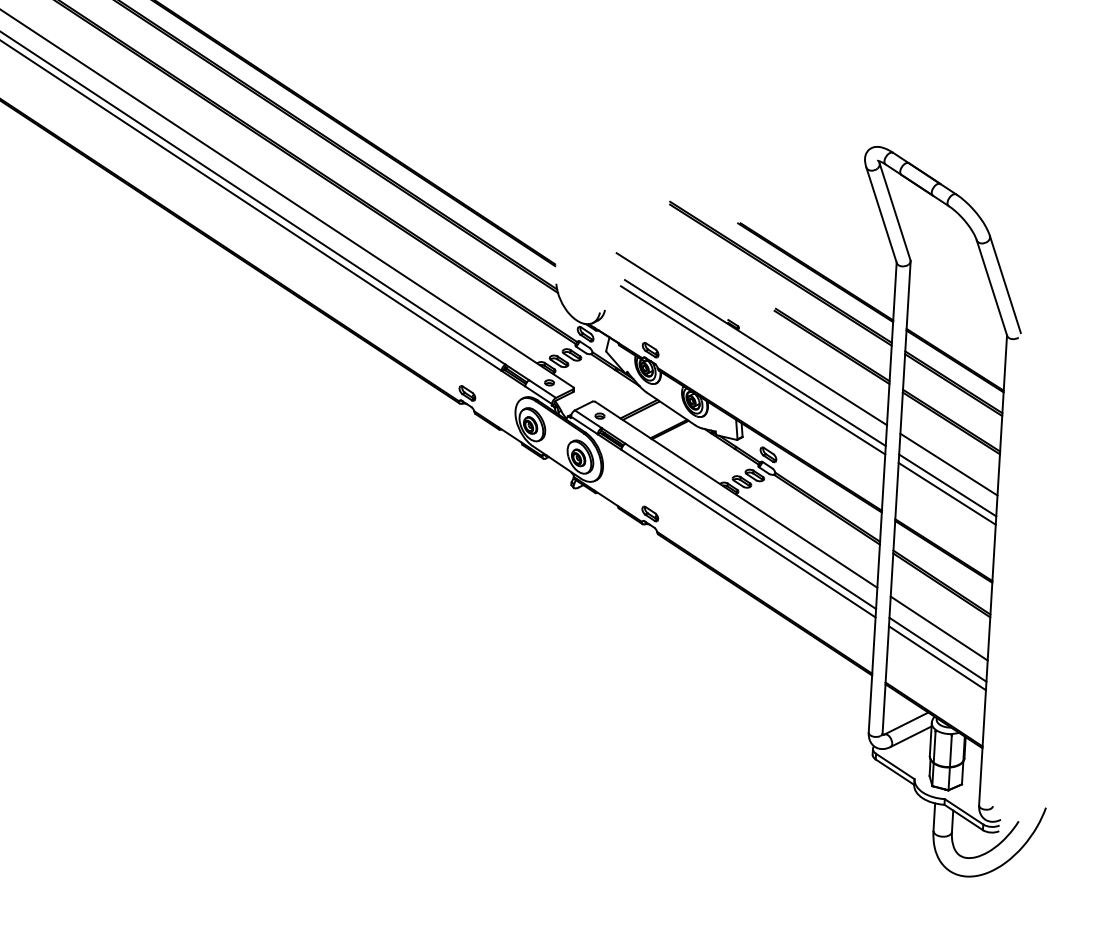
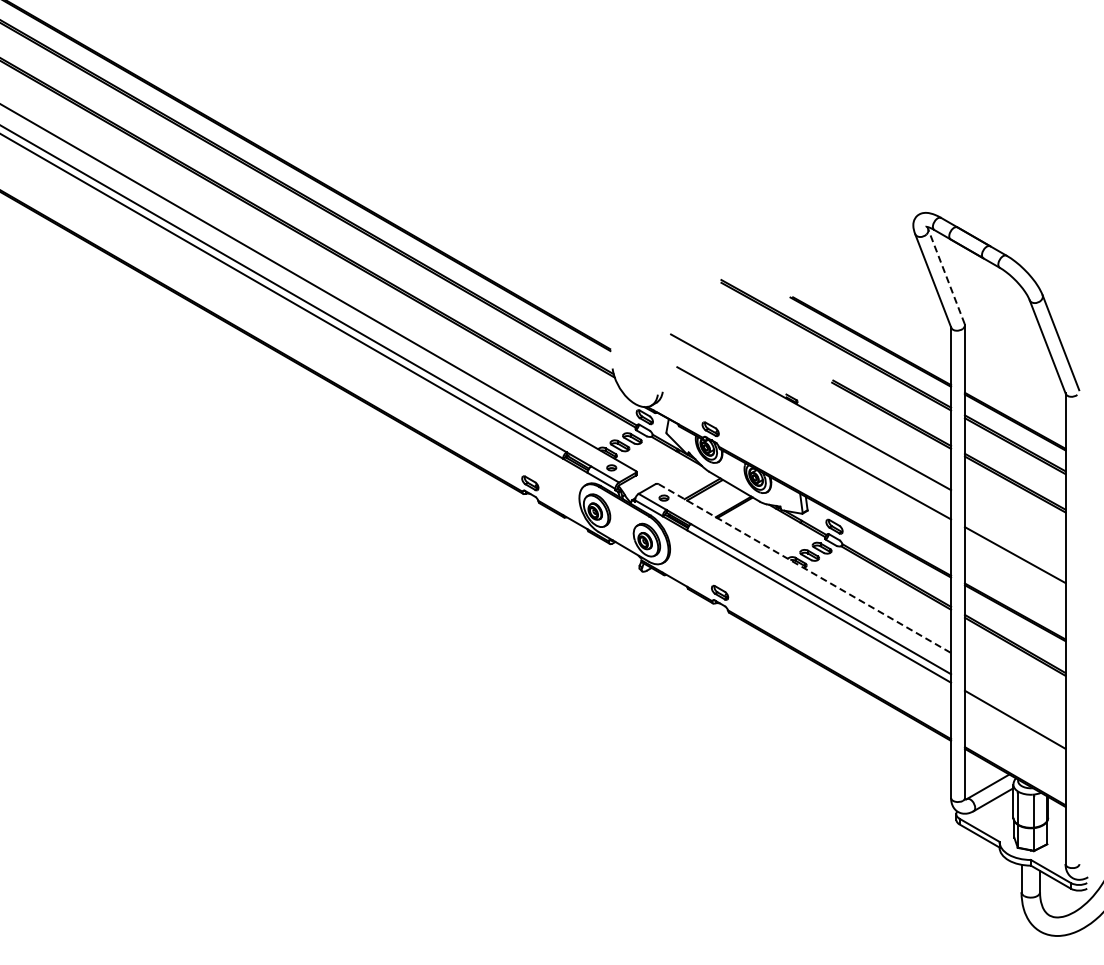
line: (895, 211) -> (946, 276), solid -> dashed
line: (754, 362) -> (815, 435), removed
line: (948, 464) -> (1014, 525), removed
line: (946, 485) -> (1014, 546), removed
line: (736, 494) -> (804, 568), solid -> dashed
line: (938, 628) -> (1014, 690), removed
line: (937, 649) -> (1014, 711), removed

